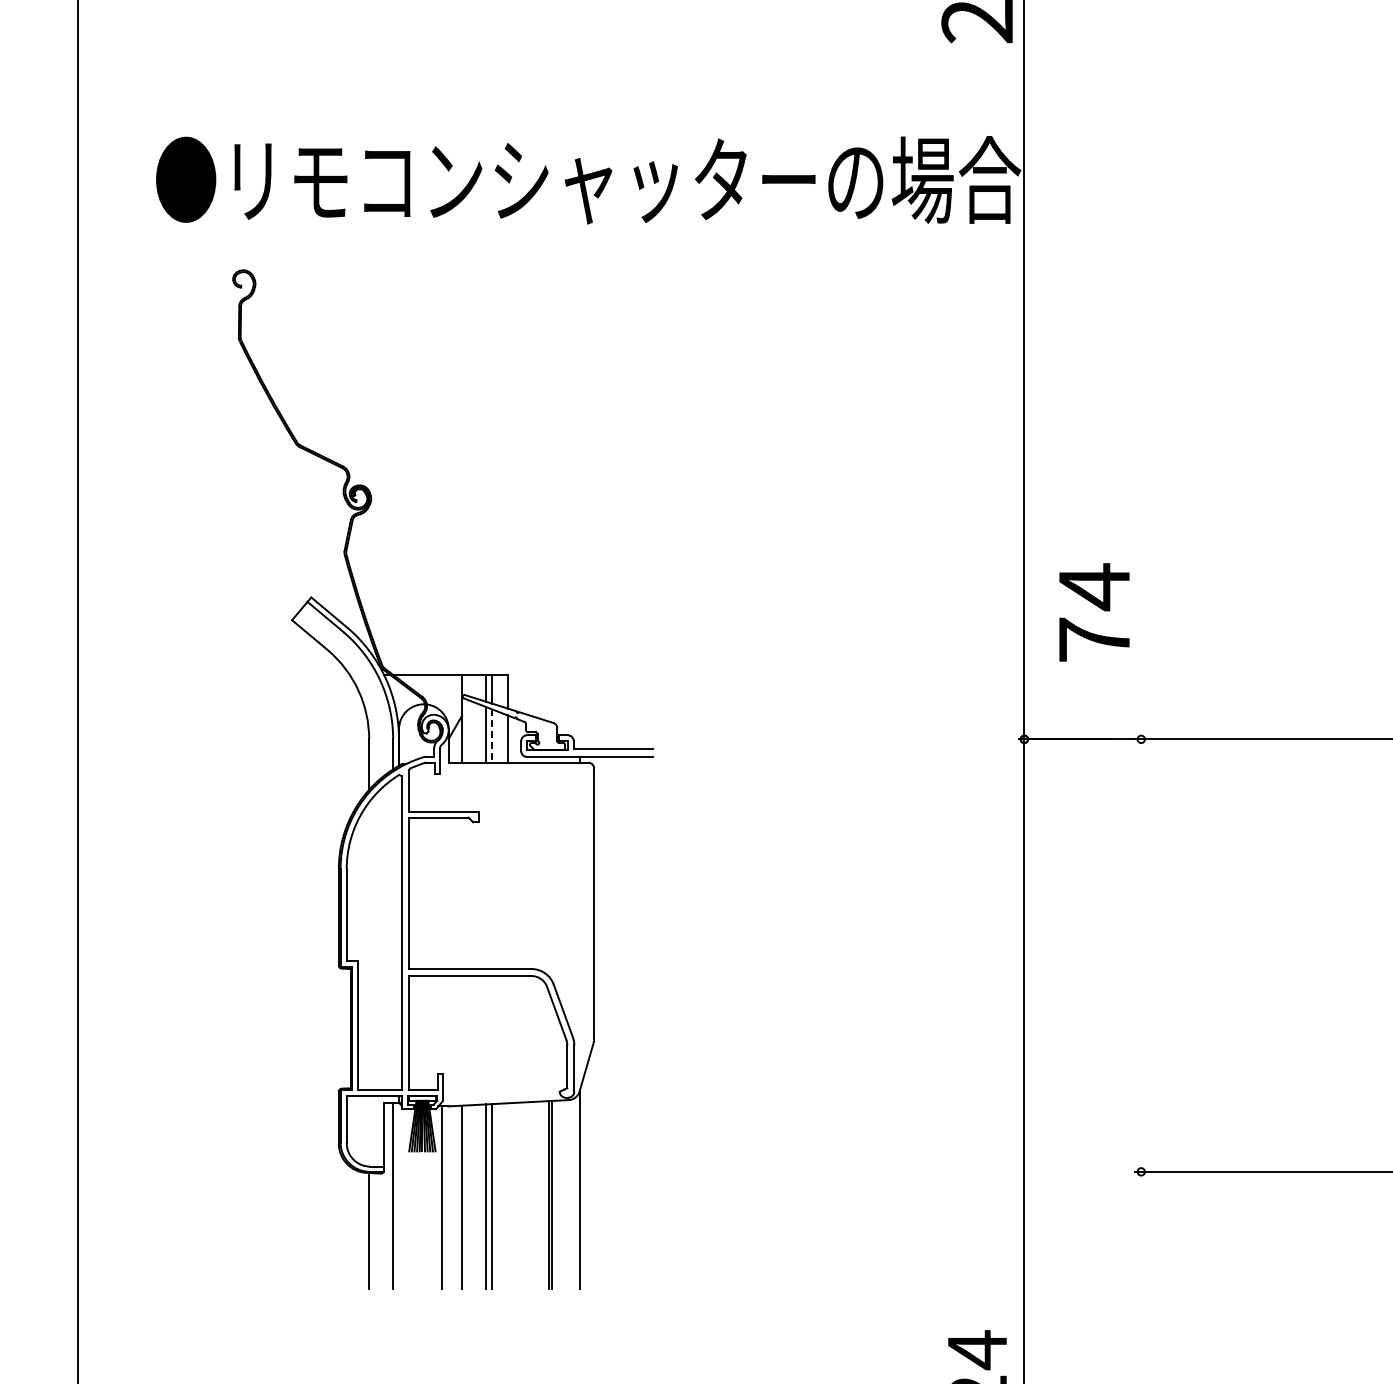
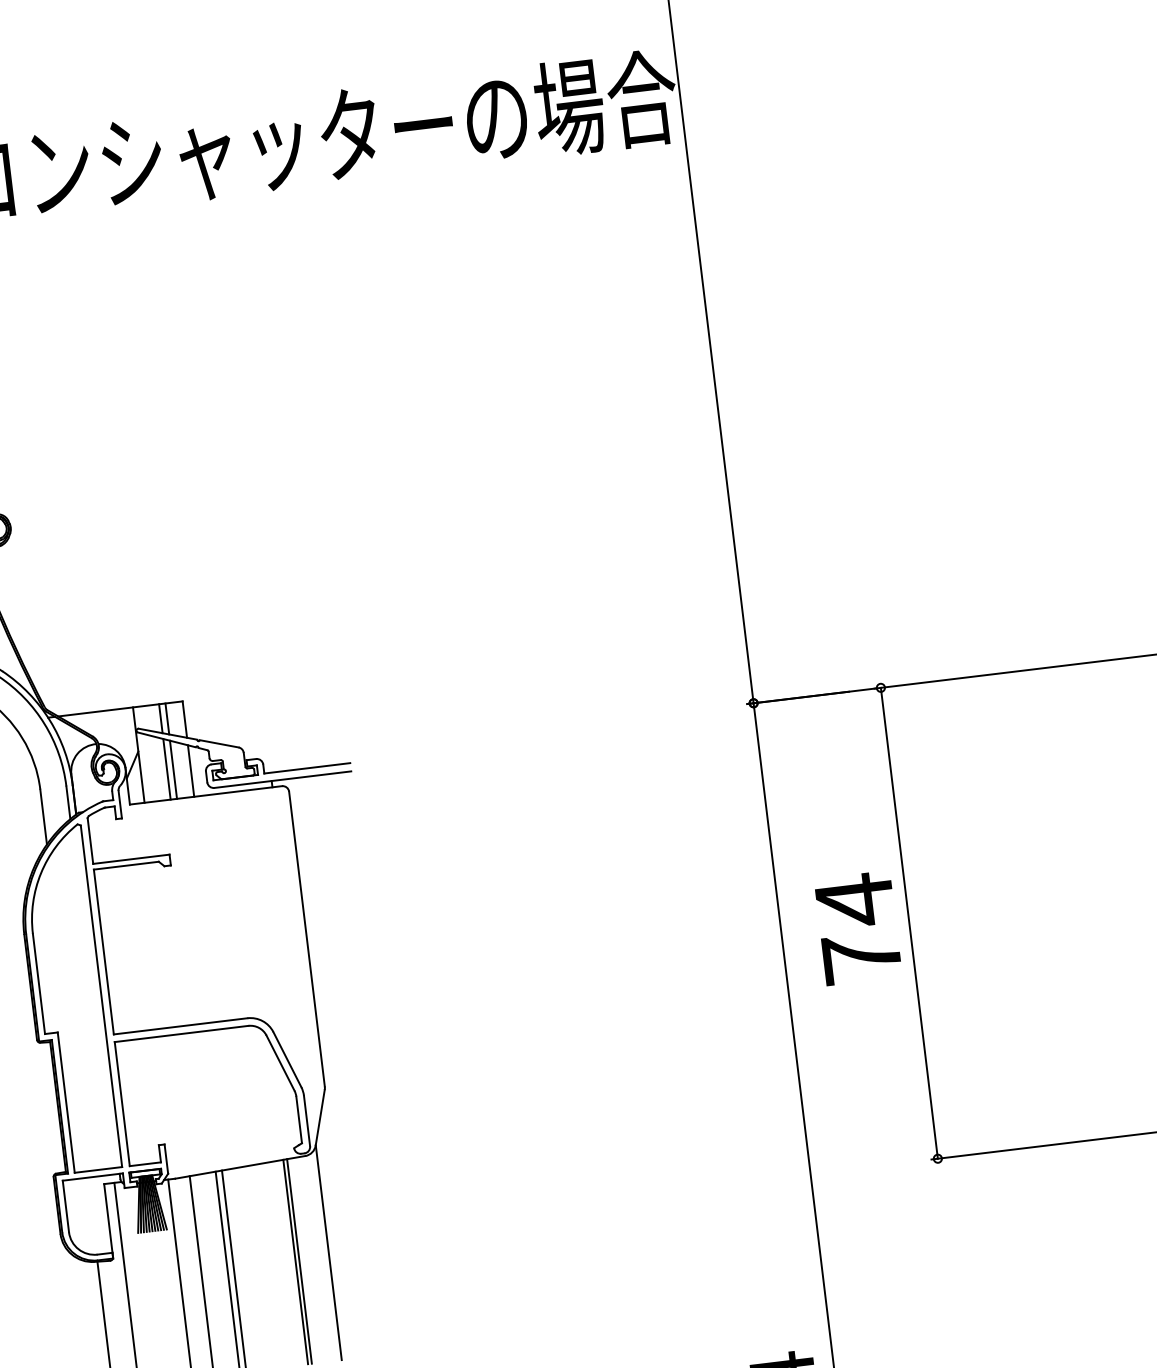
text: (1094, 612) -> (858, 928), moved
line: (491, 736) -> (173, 770), dashed -> solid
line: (1141, 955) -> (909, 923), added

